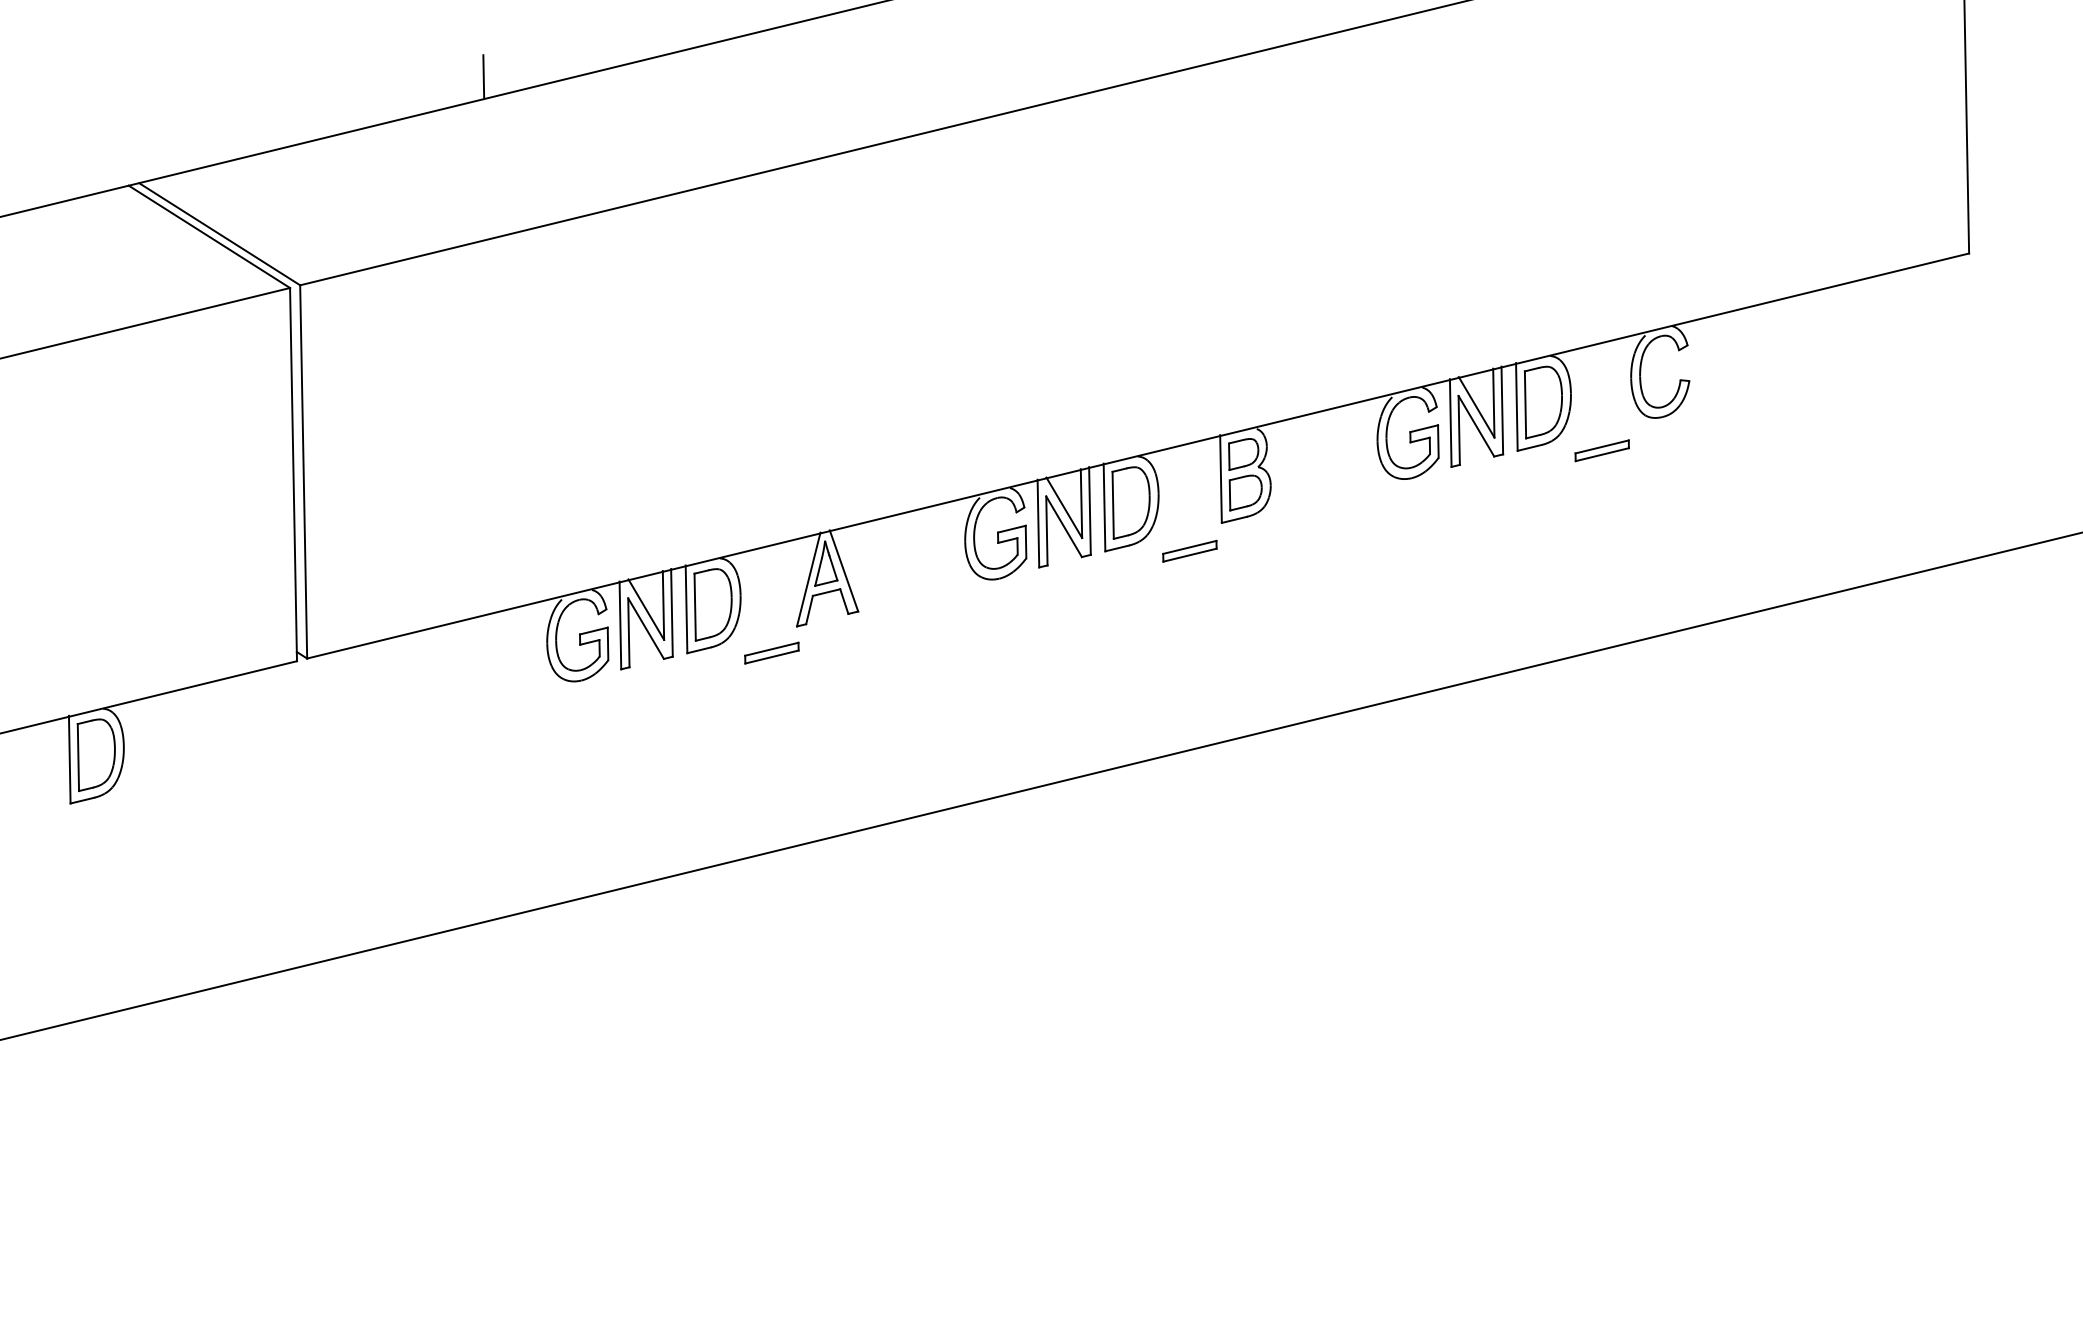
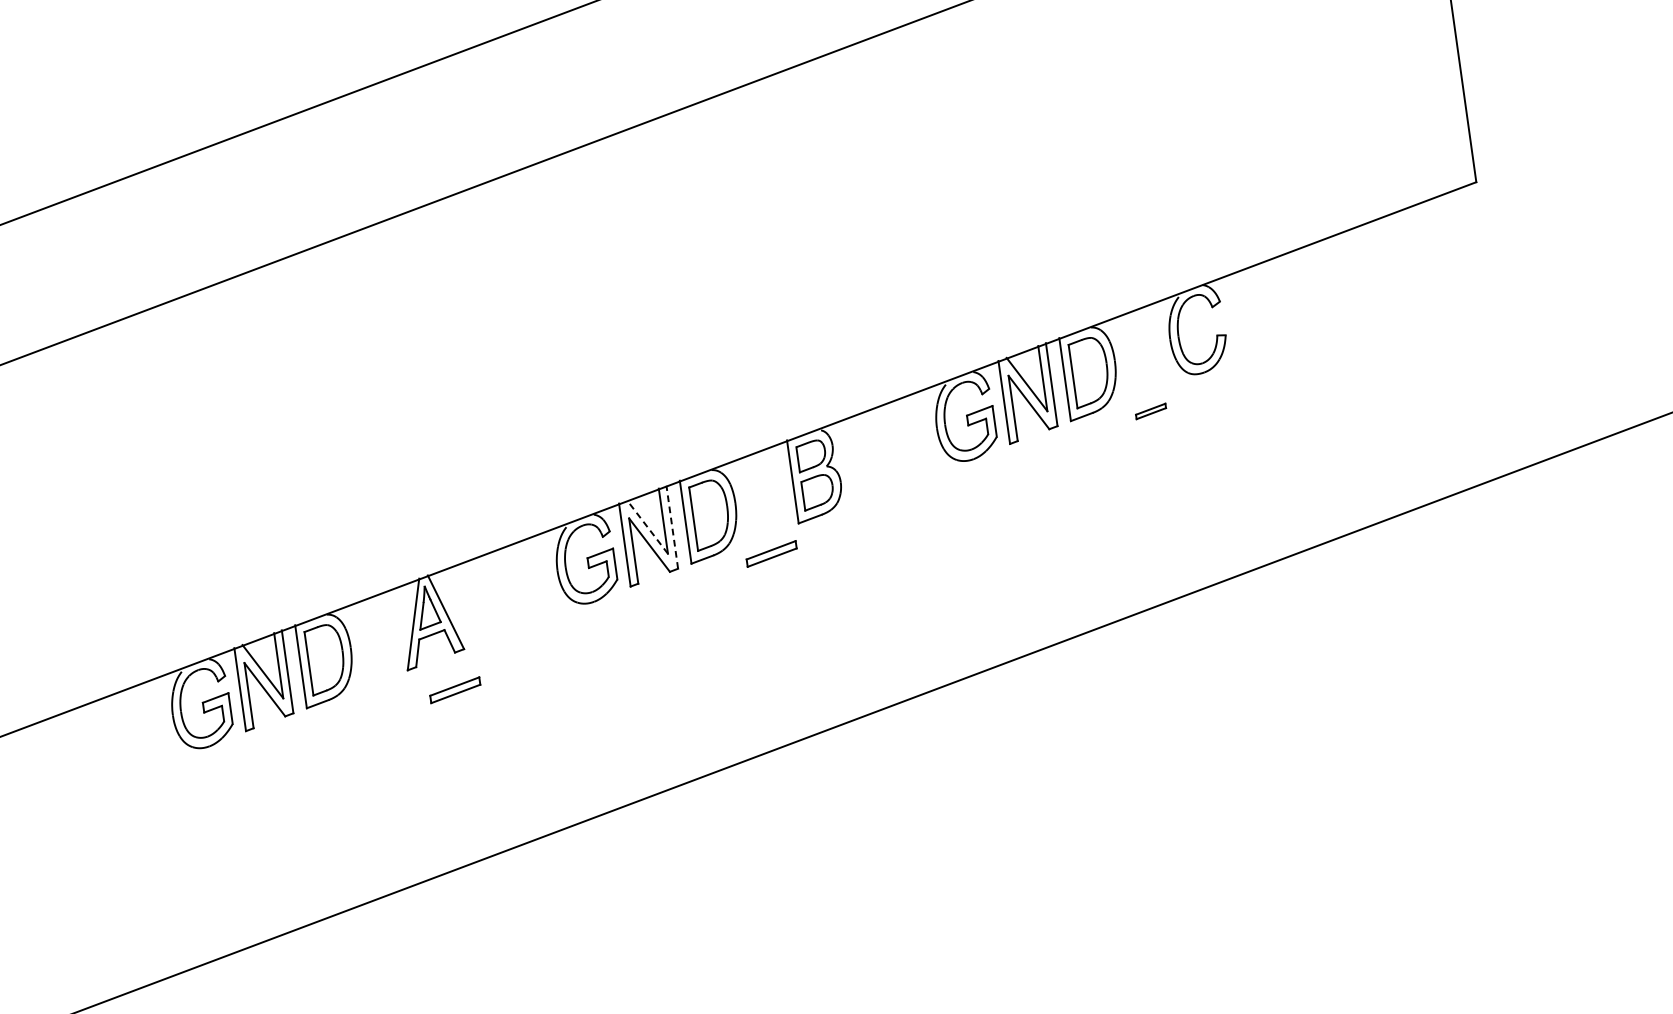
line: (483, 77) -> (47, 185), removed
part: (1601, 450) -> (1150, 411), size x0.6
line: (1064, 507) -> (647, 526), solid -> dashed
line: (1089, 511) -> (671, 527), solid -> dashed
part: (771, 652) -> (454, 689), moved

